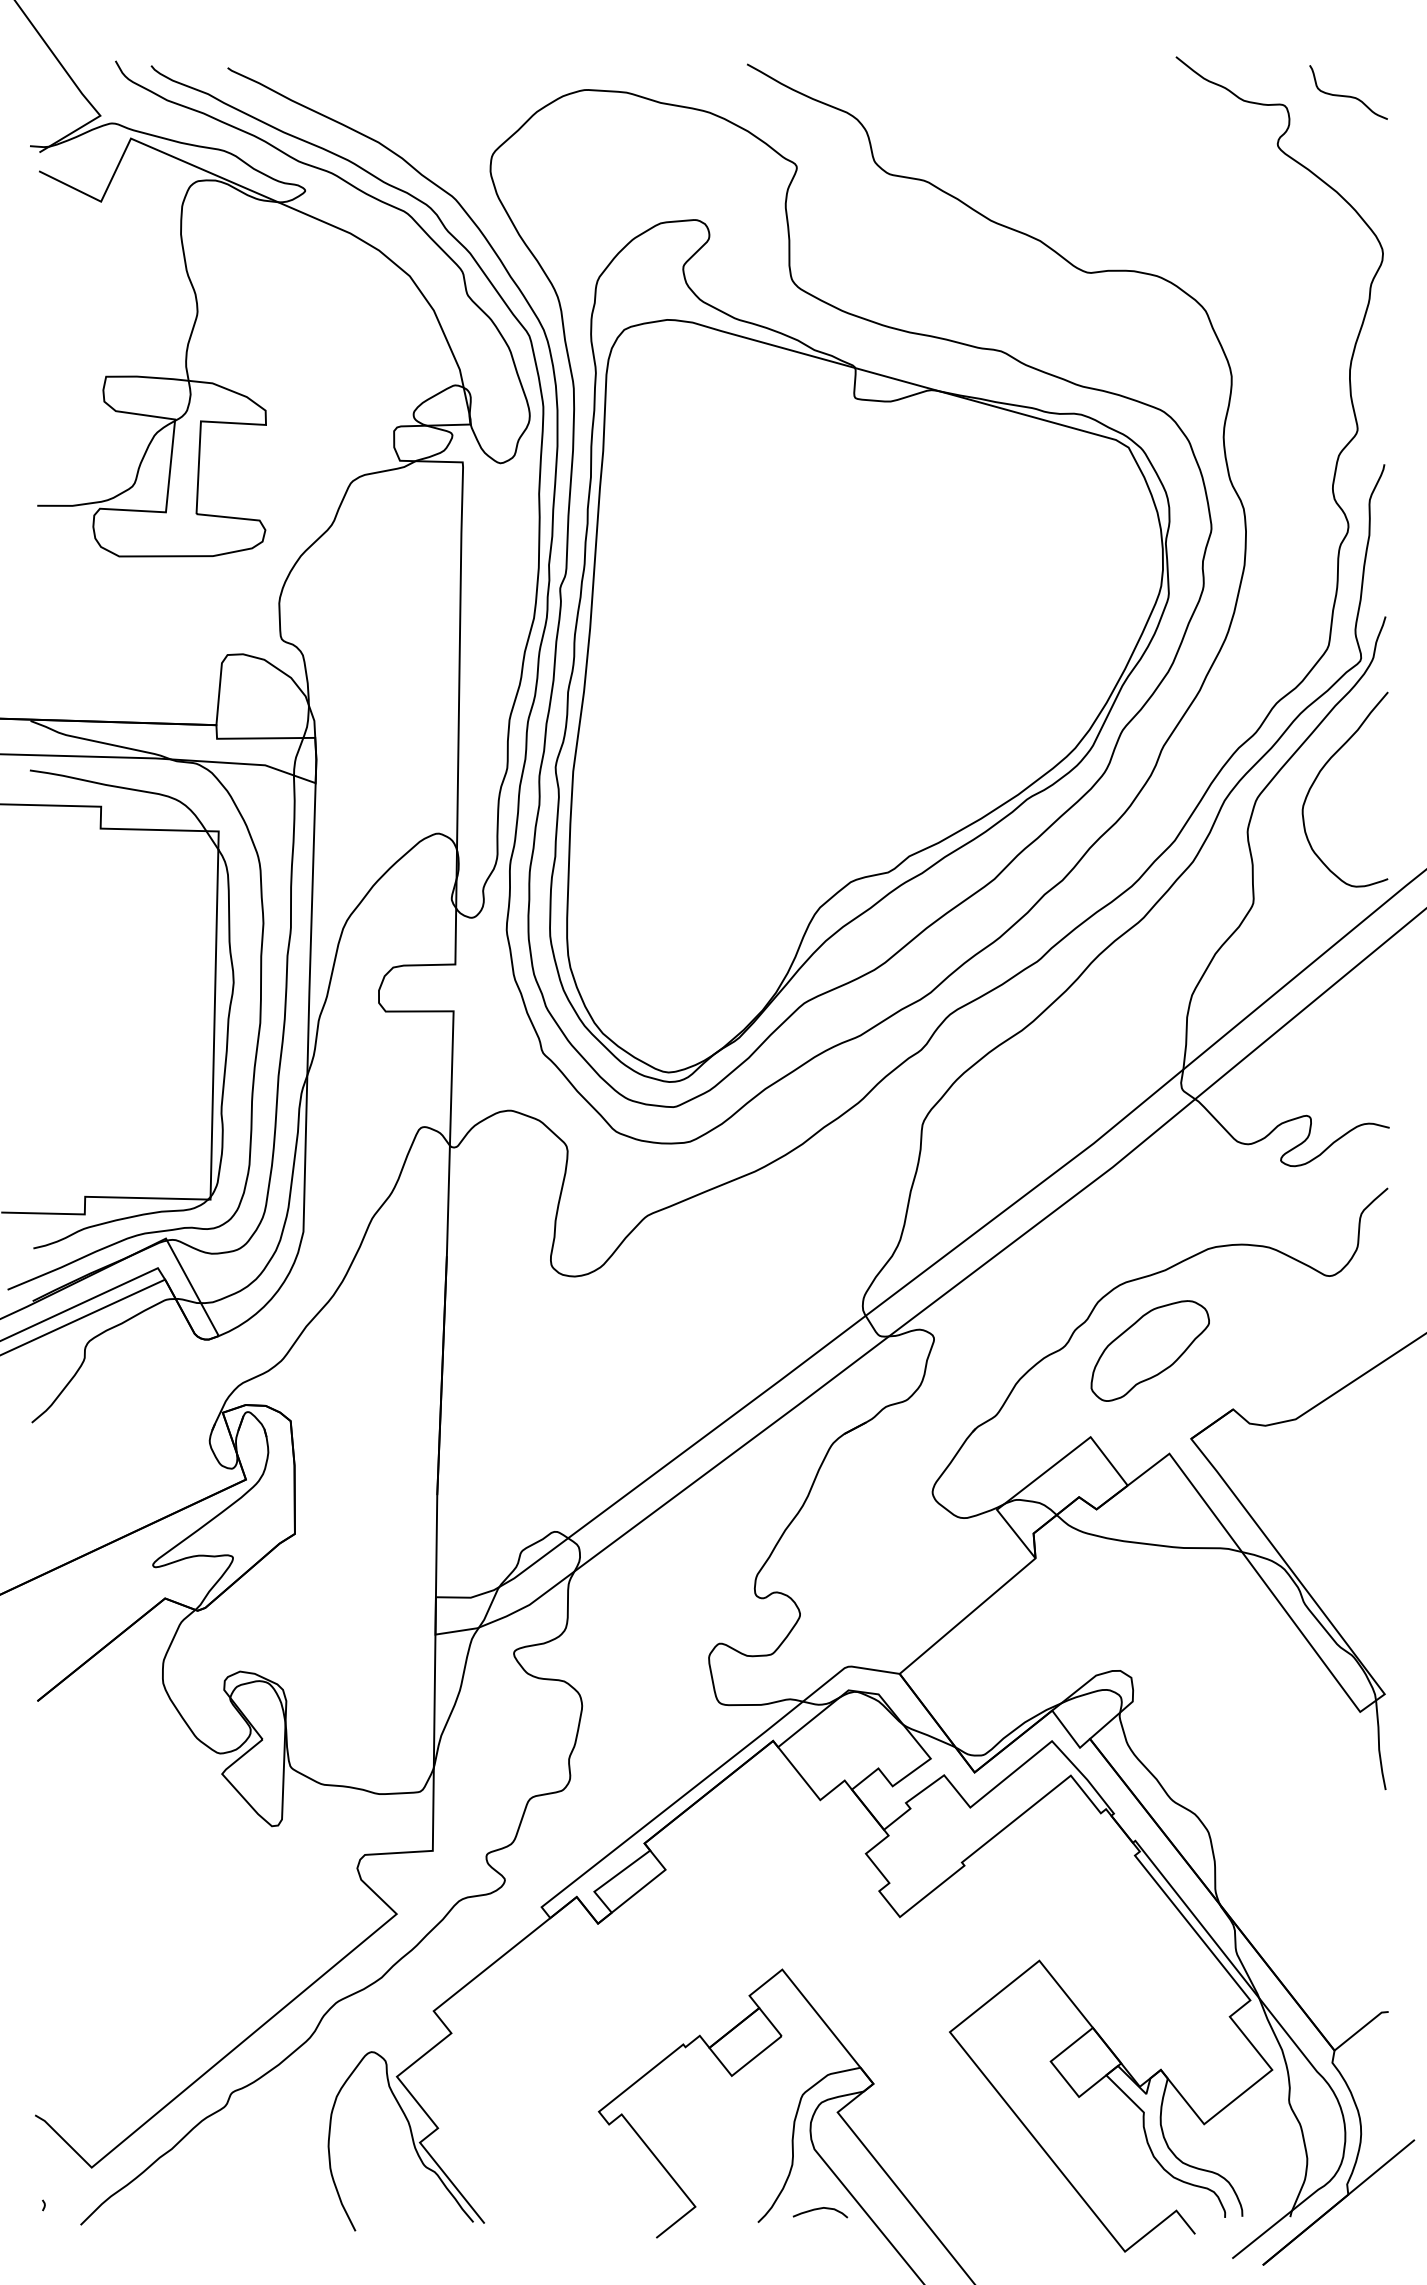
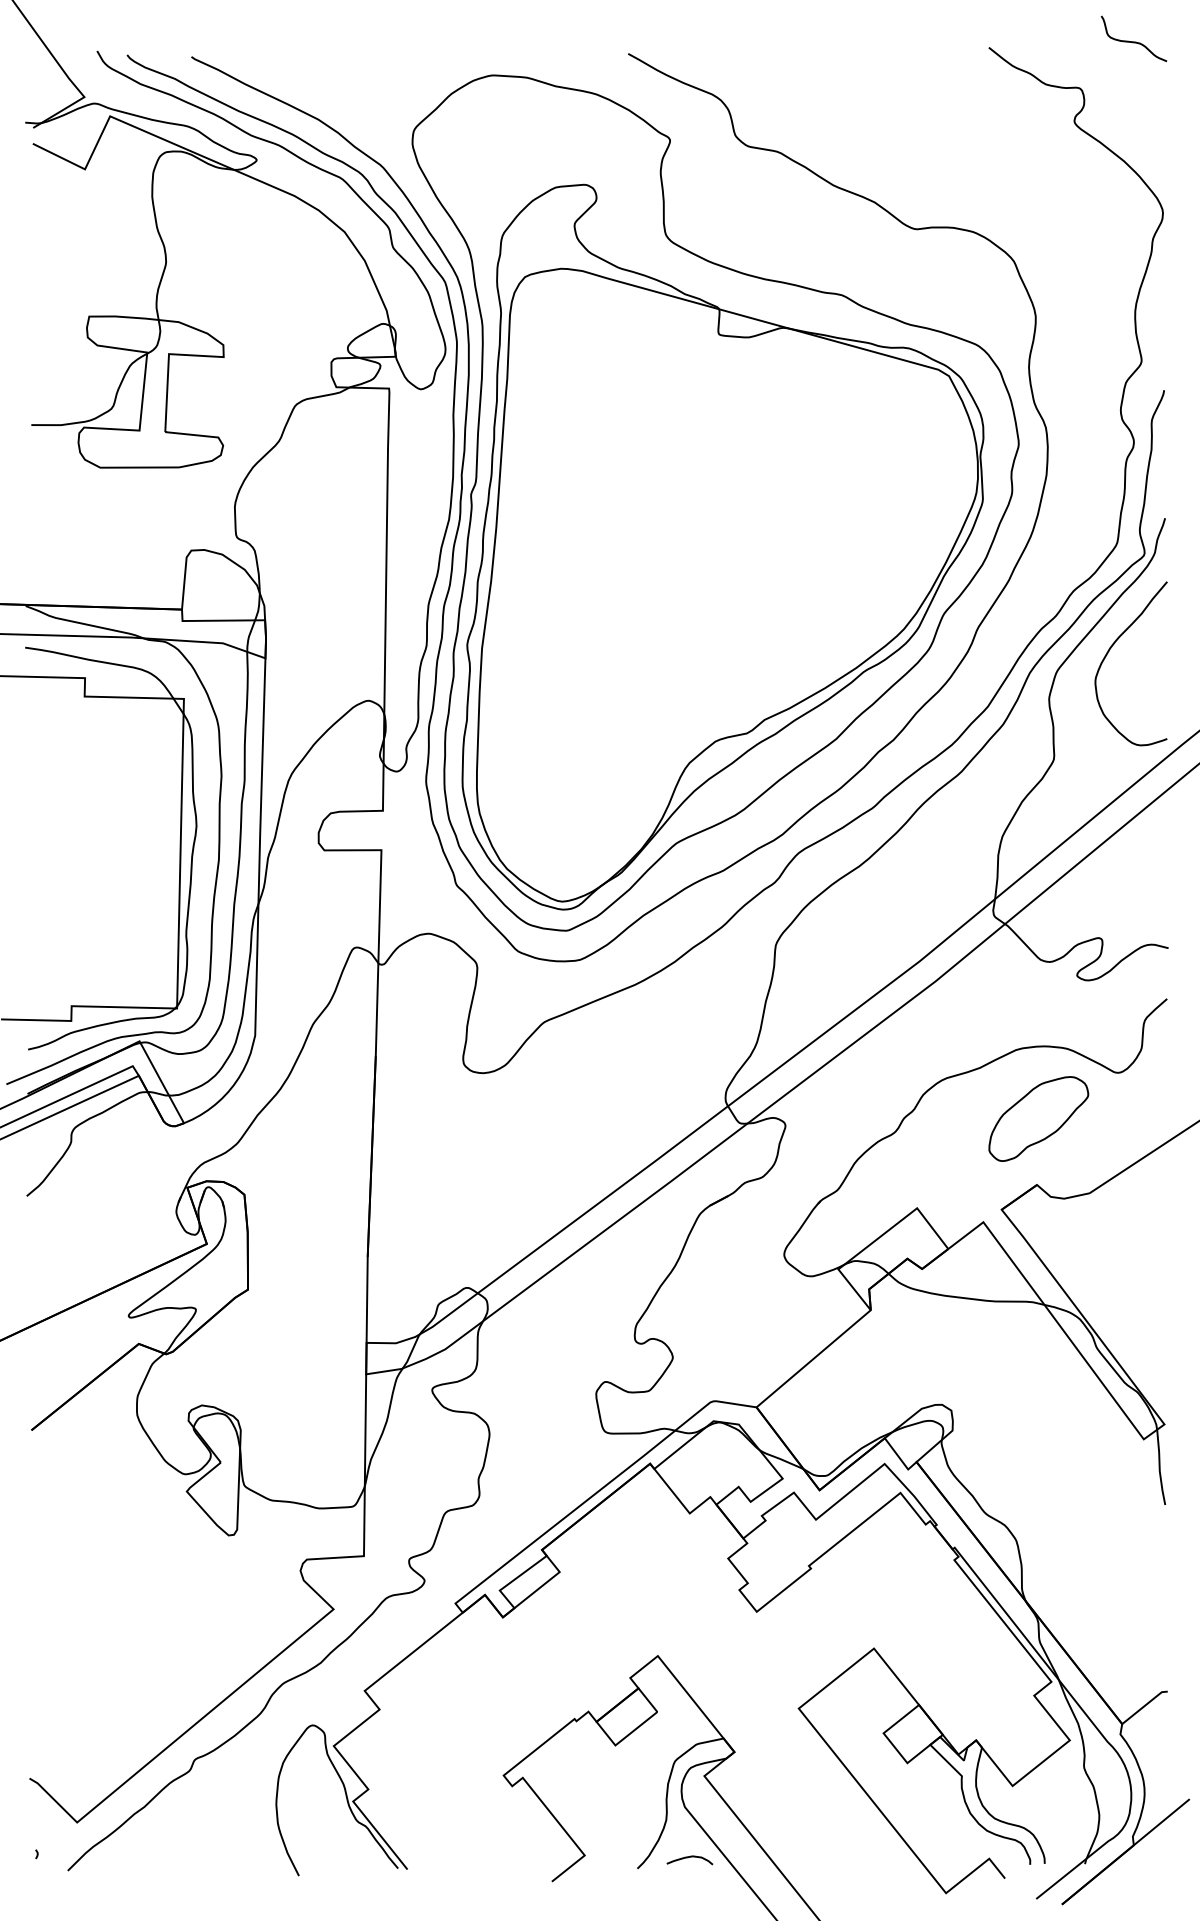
curve: (1348, 95) -> (1133, 41), moved
part: (1149, 1350) -> (1038, 1118), moved

